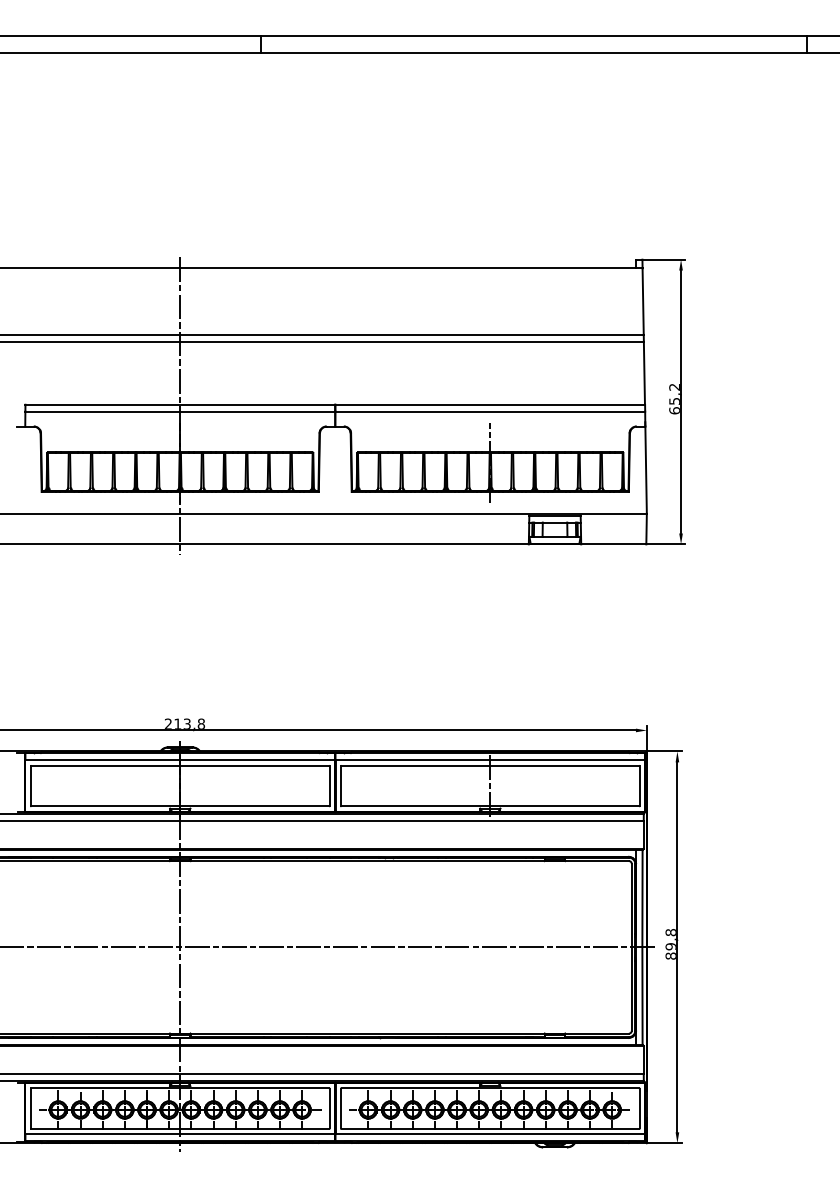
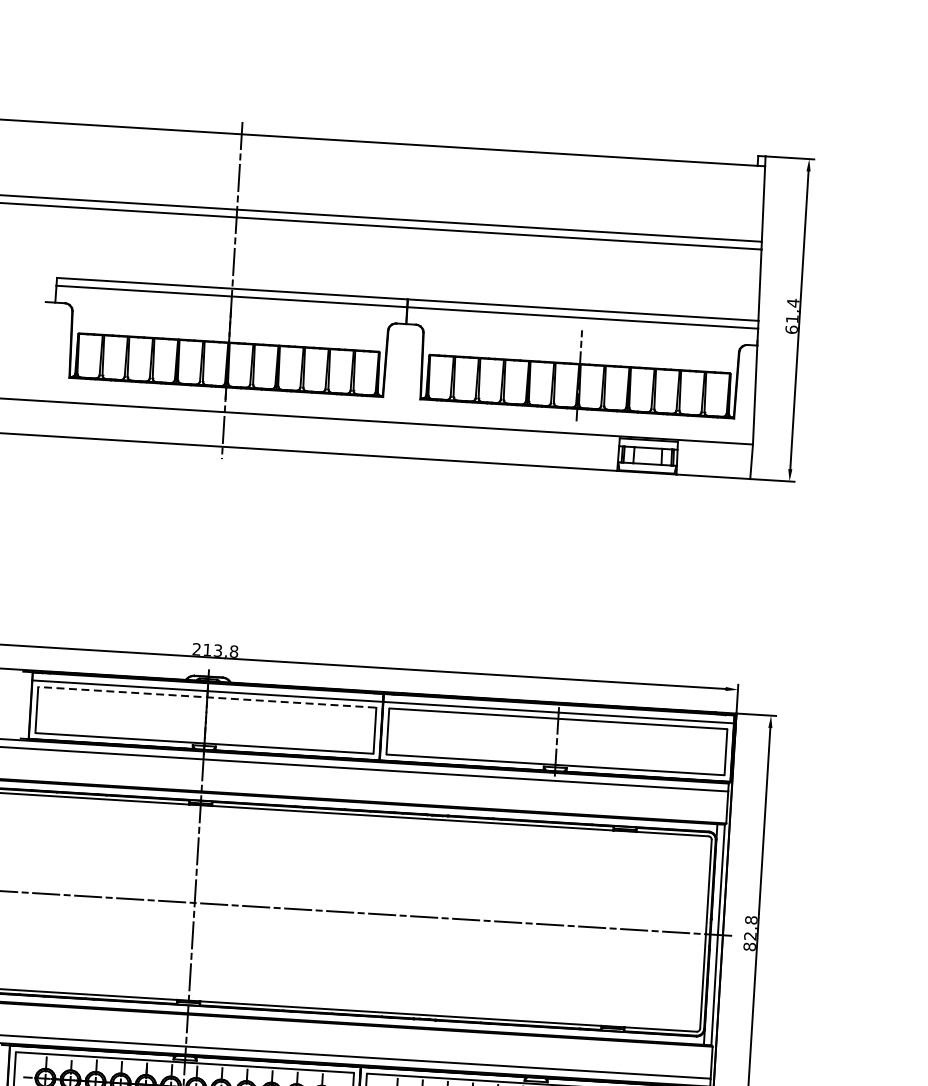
text: (674, 393) -> (792, 310), 65,2 -> 61,4
line: (180, 765) -> (207, 697), solid -> dashed
text: (670, 946) -> (749, 935), 89,8 -> 82,8

